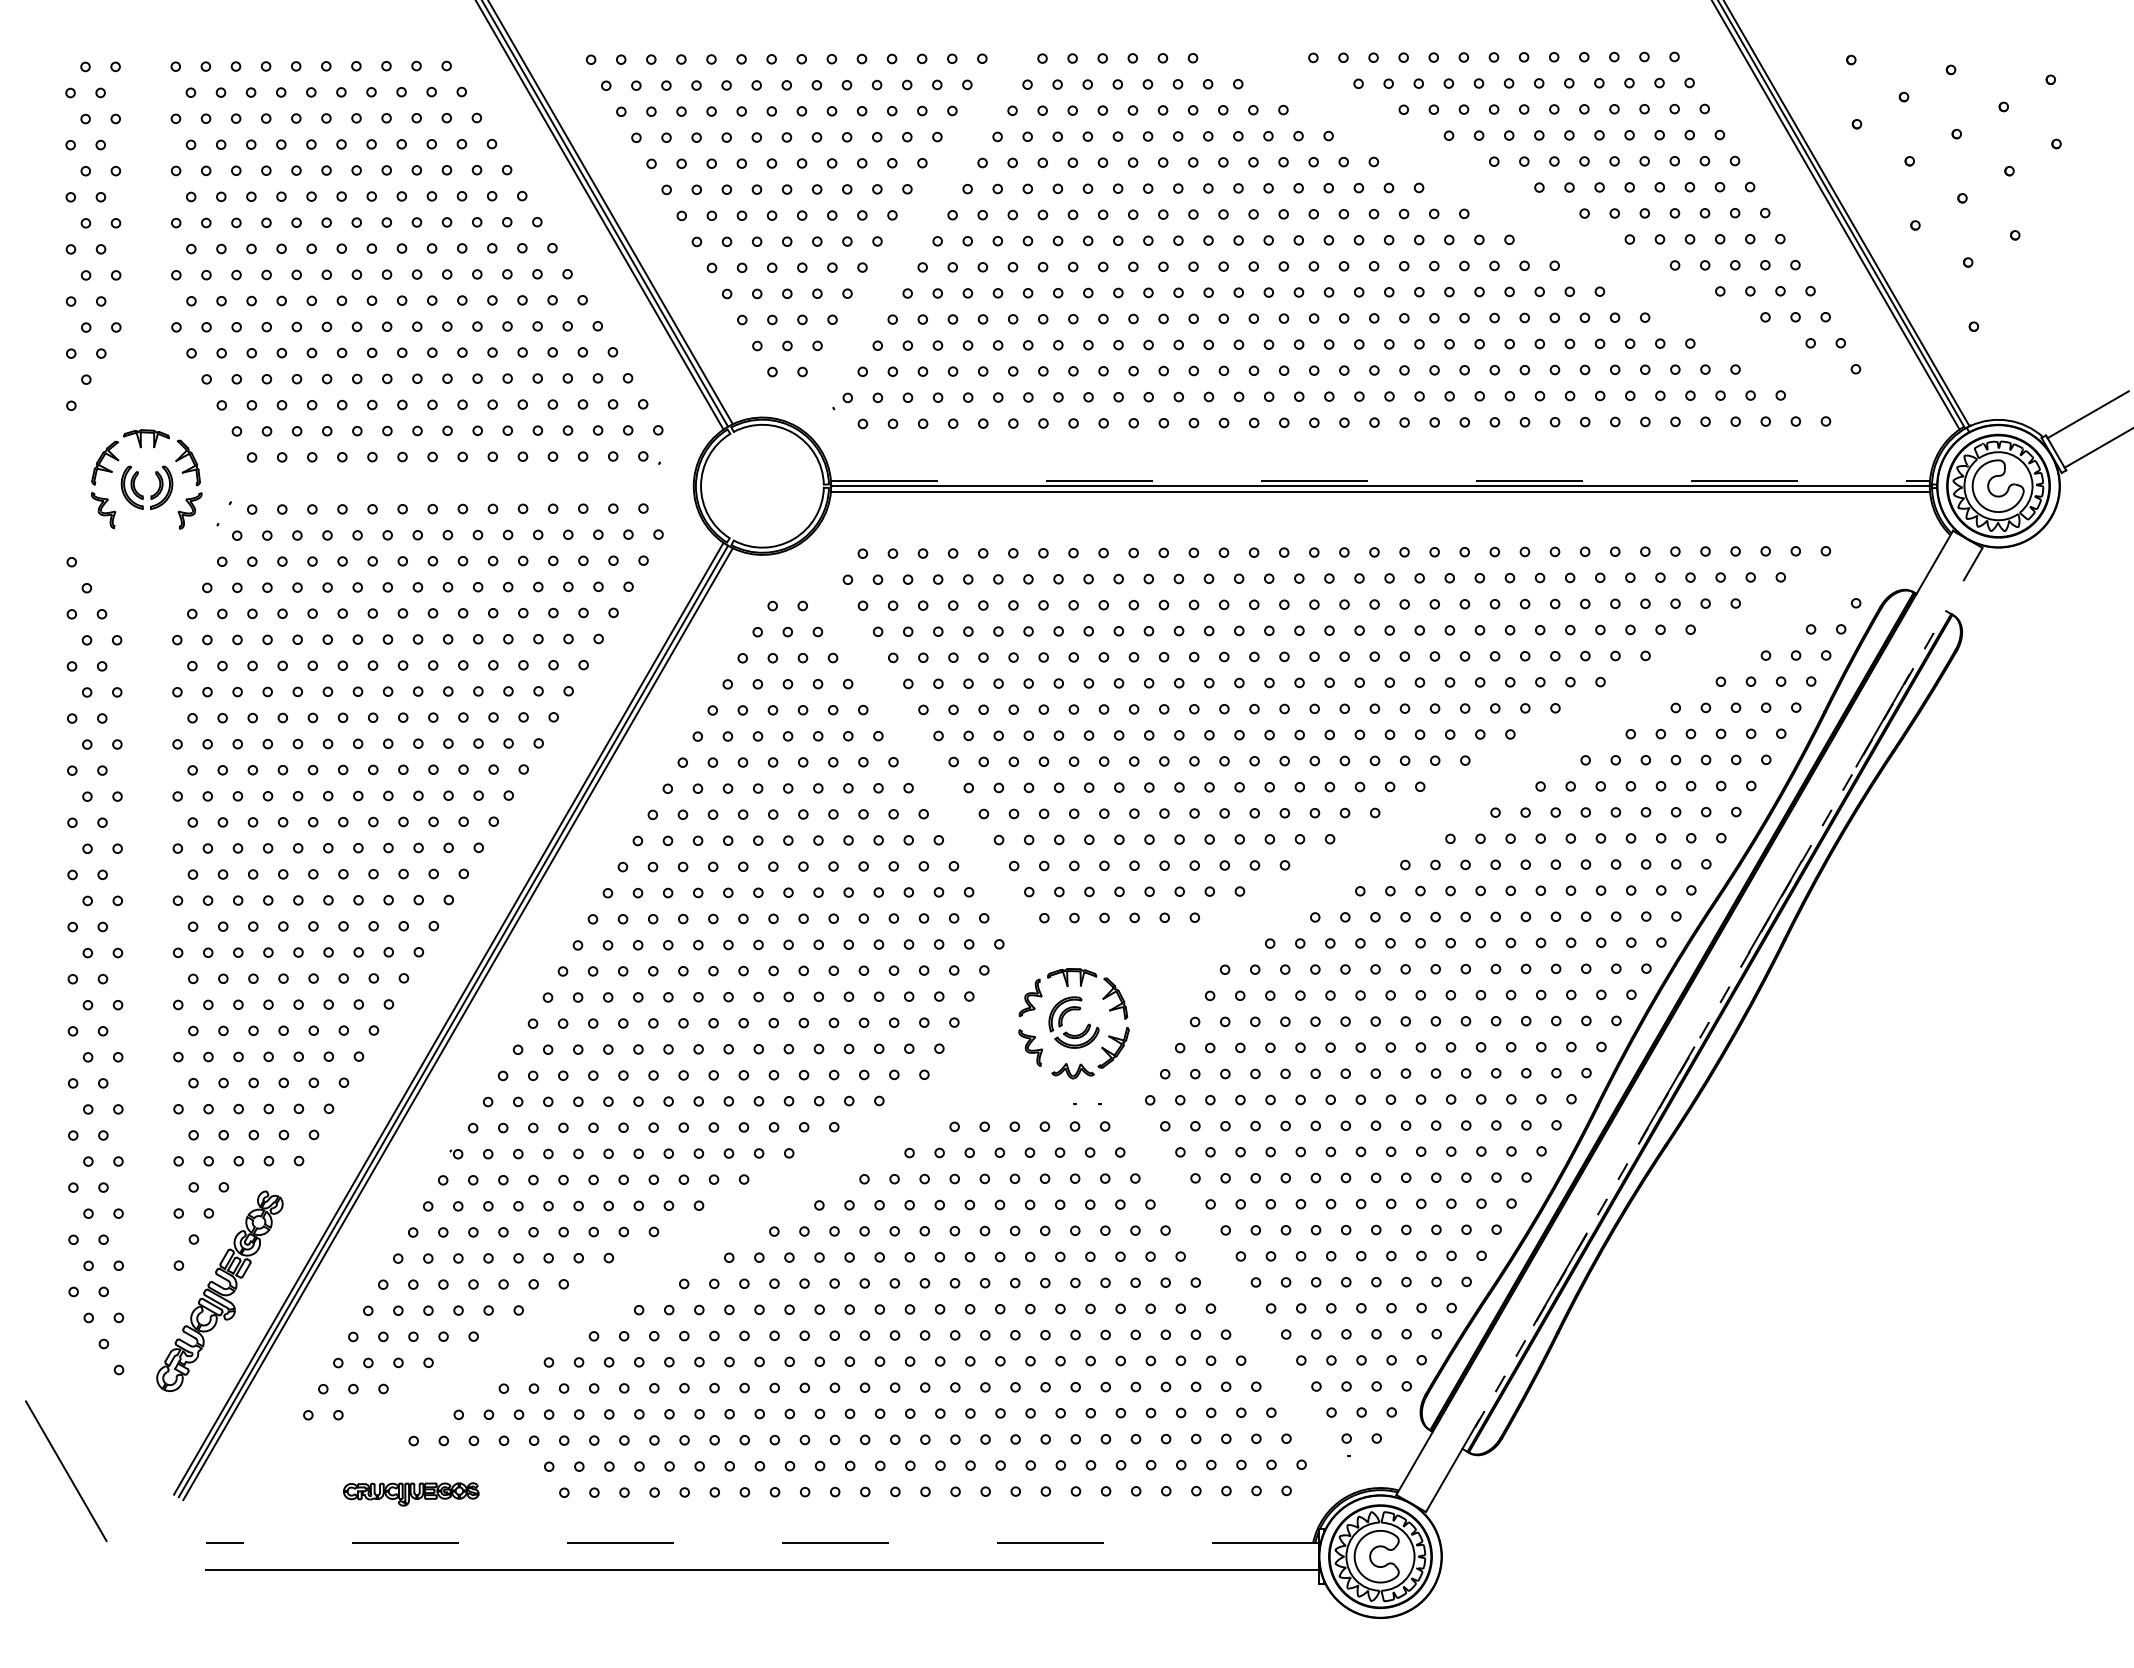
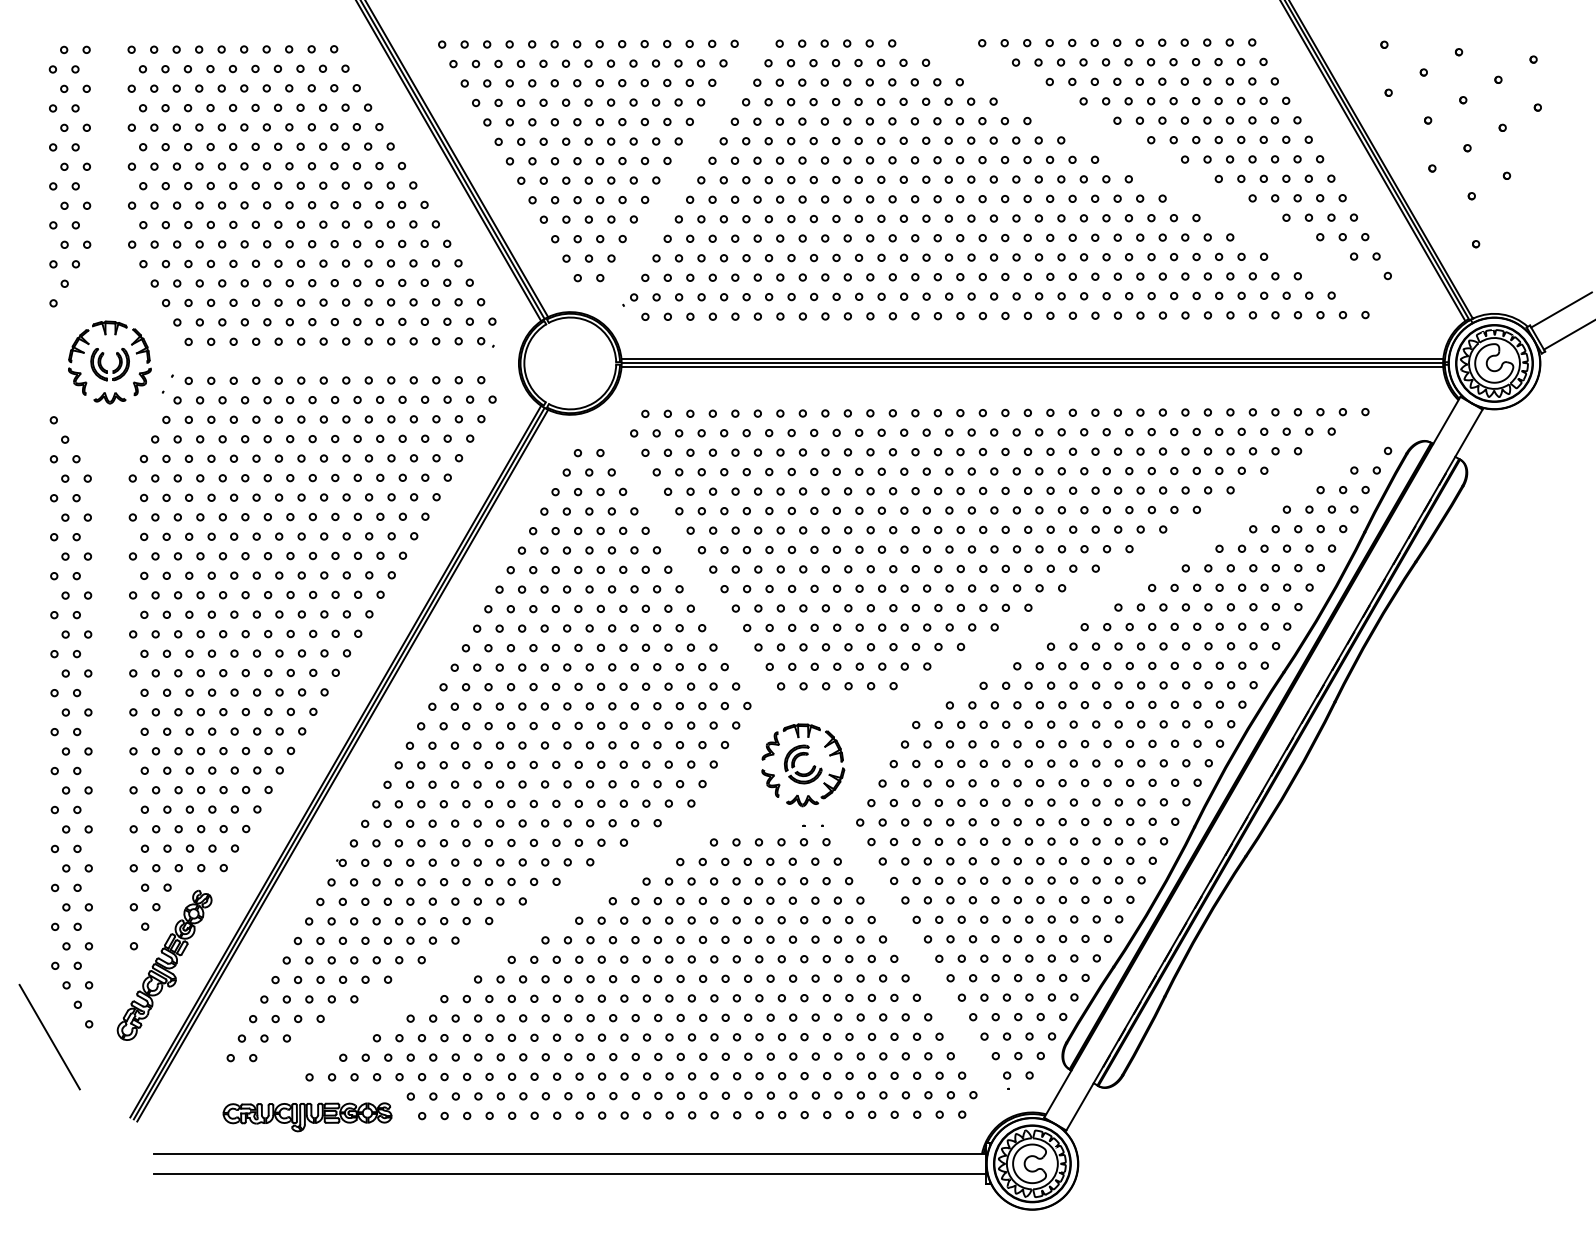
line: (1380, 480) -> (1032, 359), dashed -> solid
part: (146, 532) -> (109, 398), added
line: (1704, 1029) -> (1274, 769), dashed -> solid
line: (66, 1471) -> (49, 1037), moved
part: (411, 1494) -> (307, 1117), size x1.67
line: (762, 1543) -> (570, 1153), dashed -> solid

